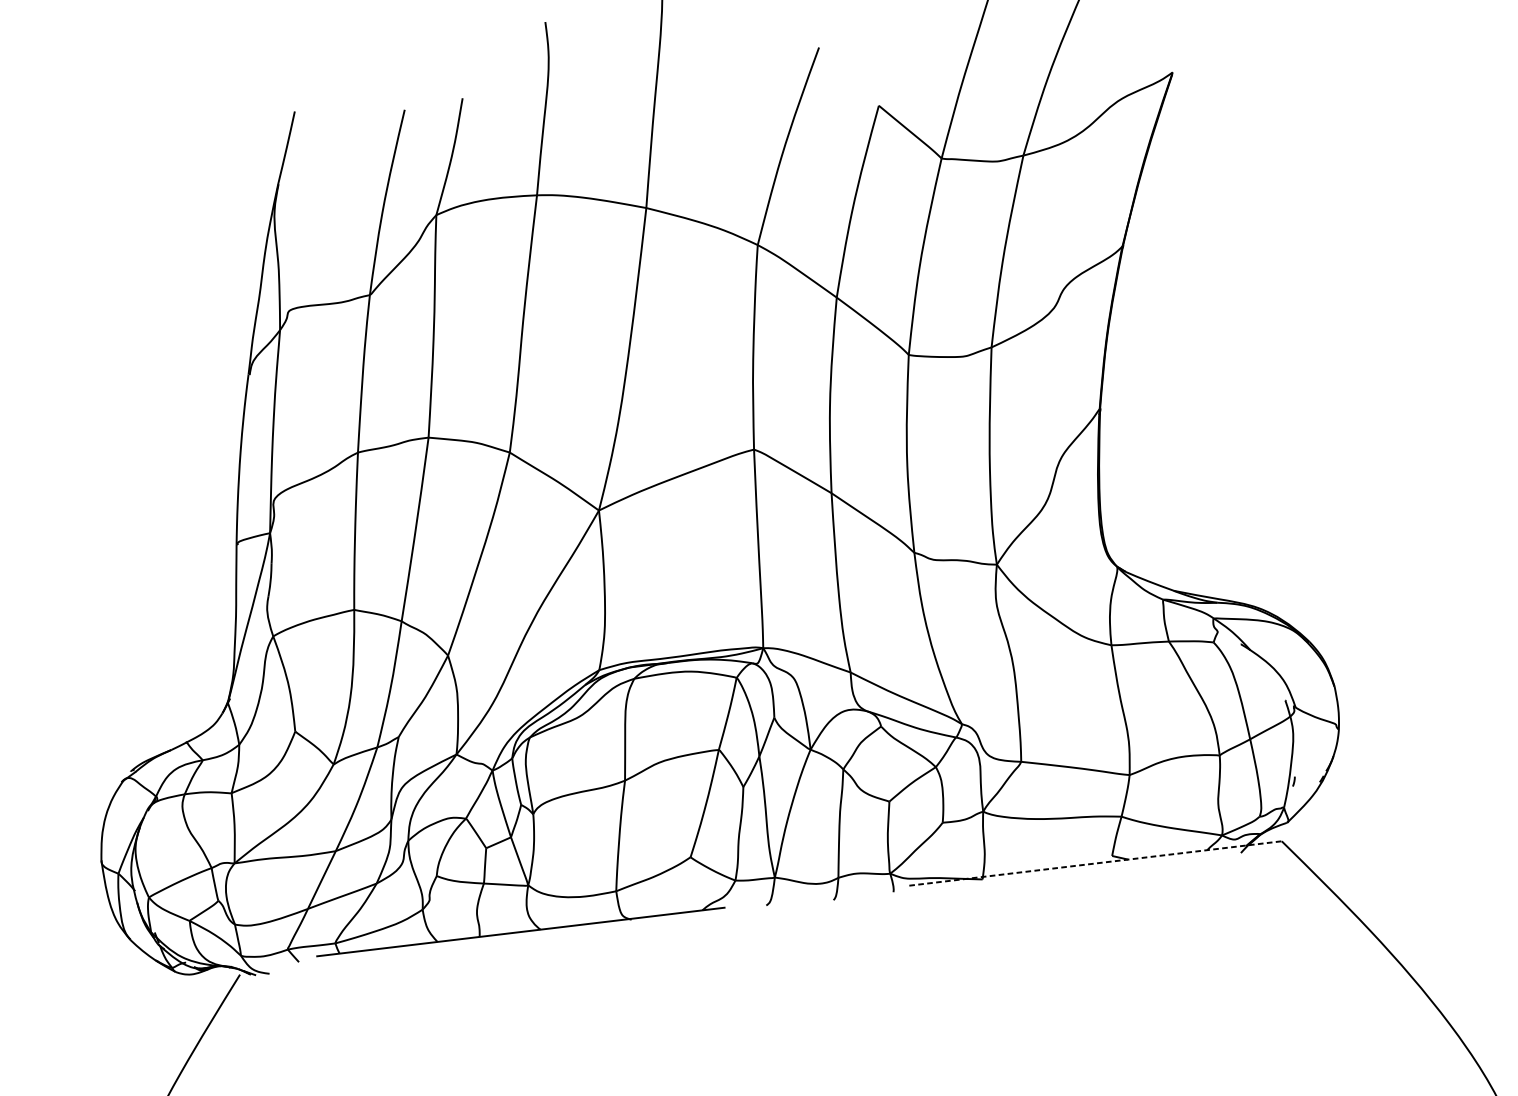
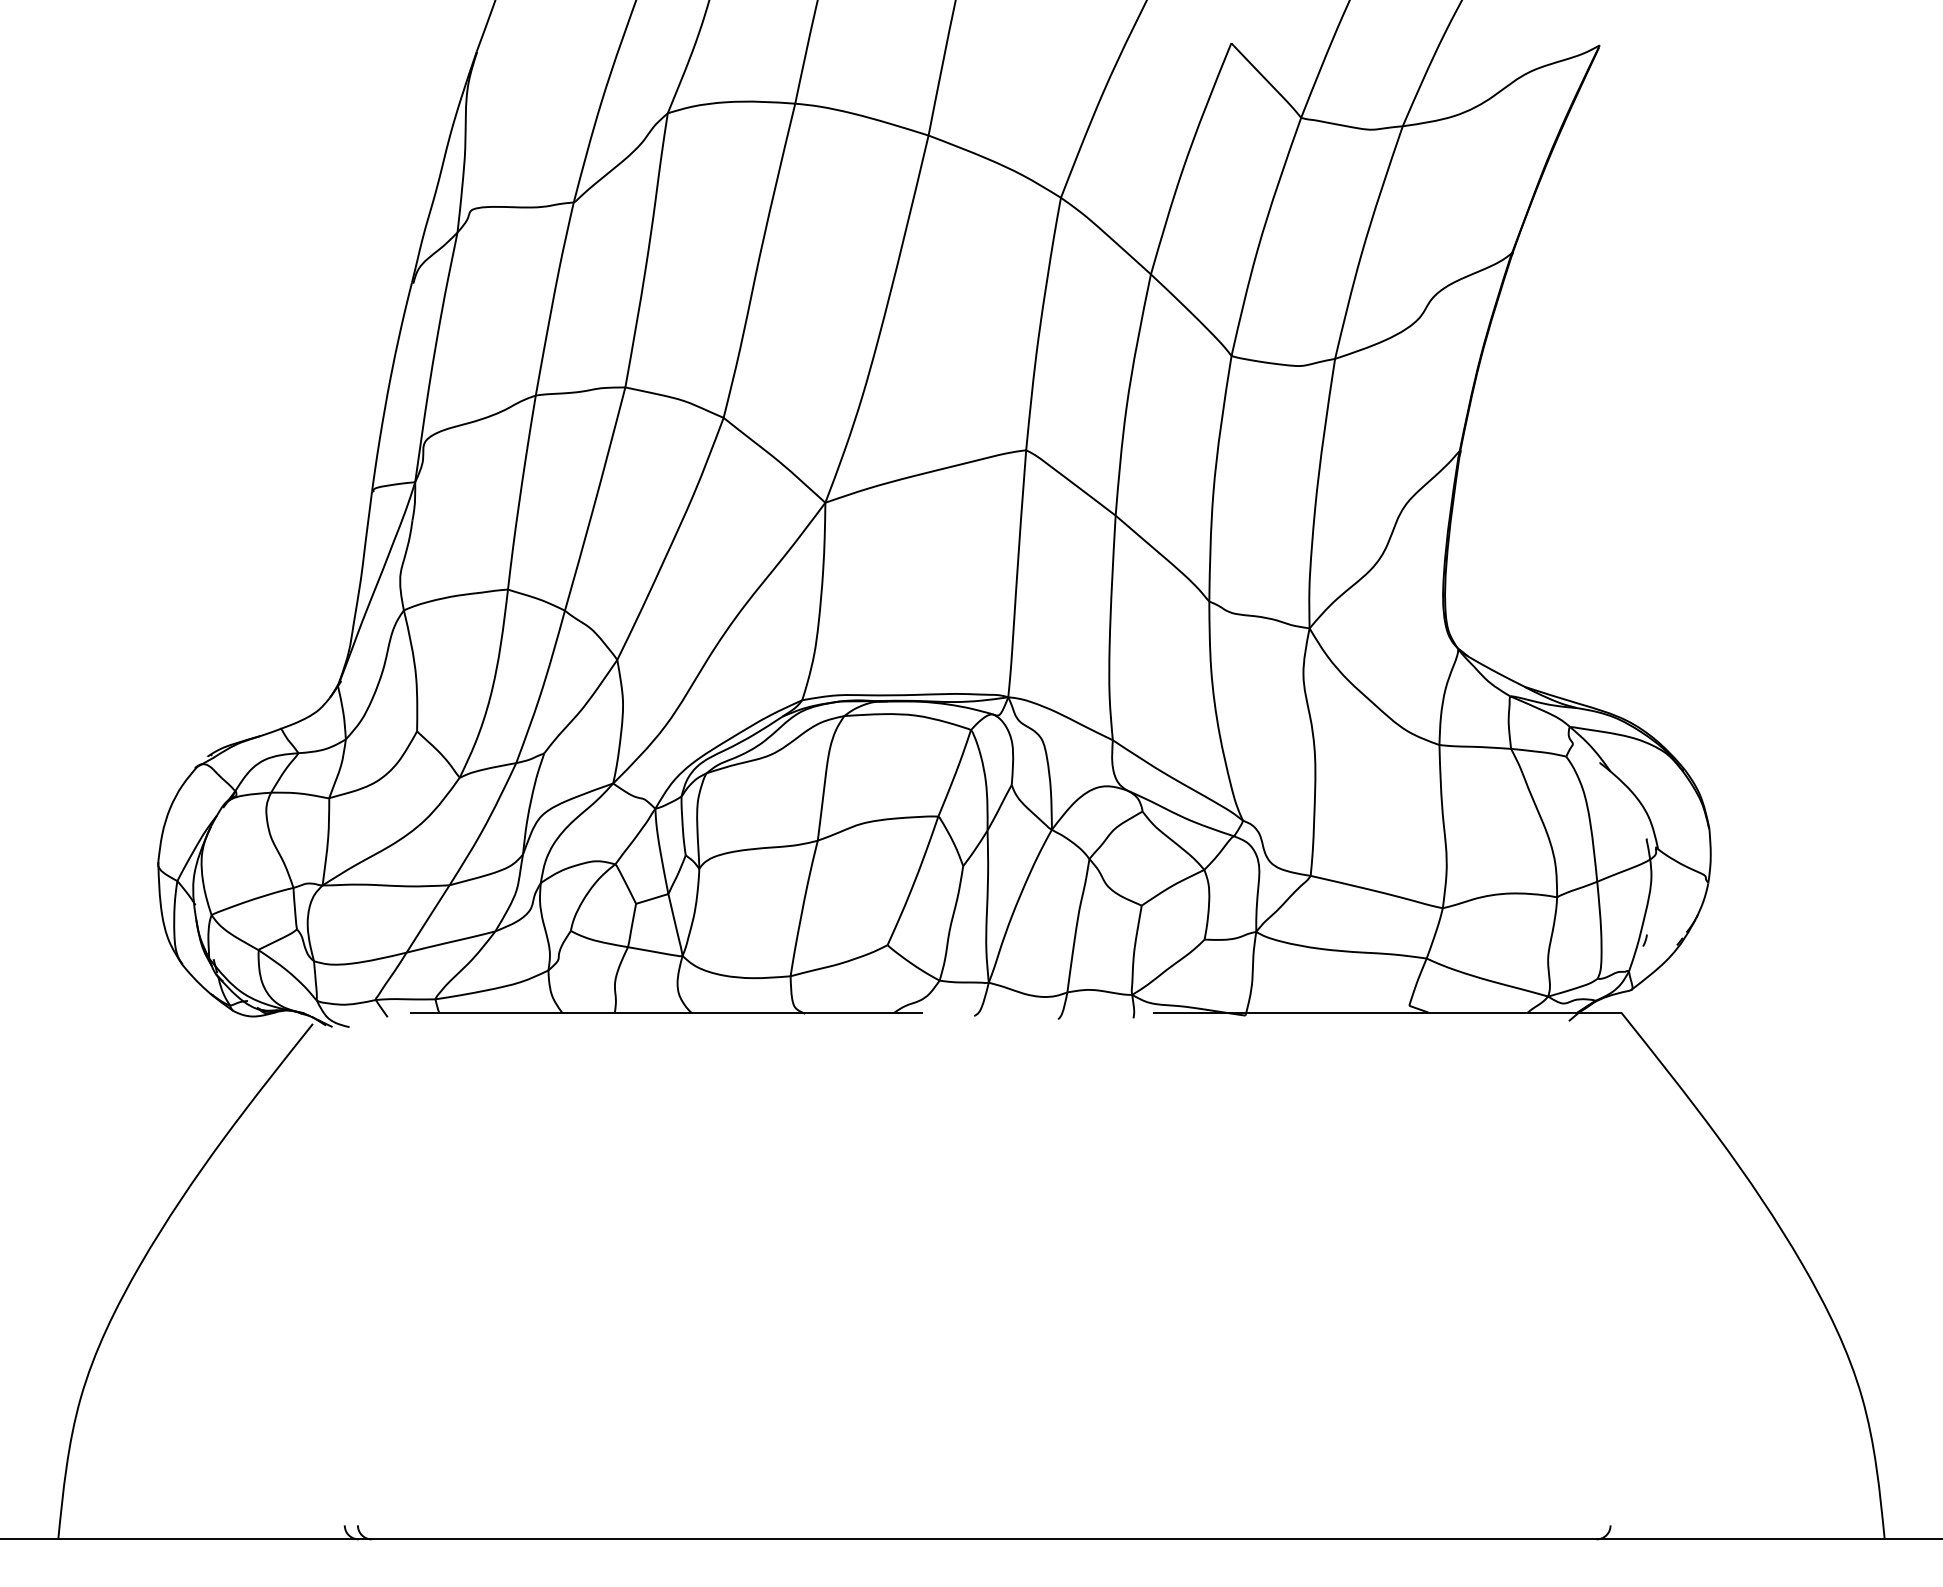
line: (1095, 863) -> (1387, 1012), dashed -> solid

